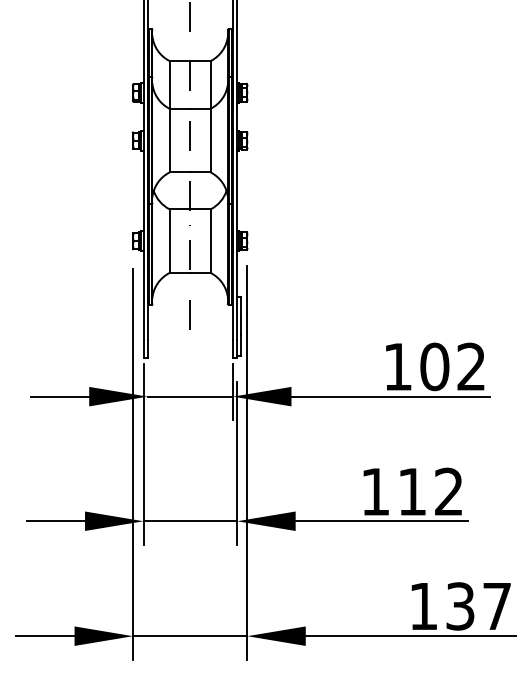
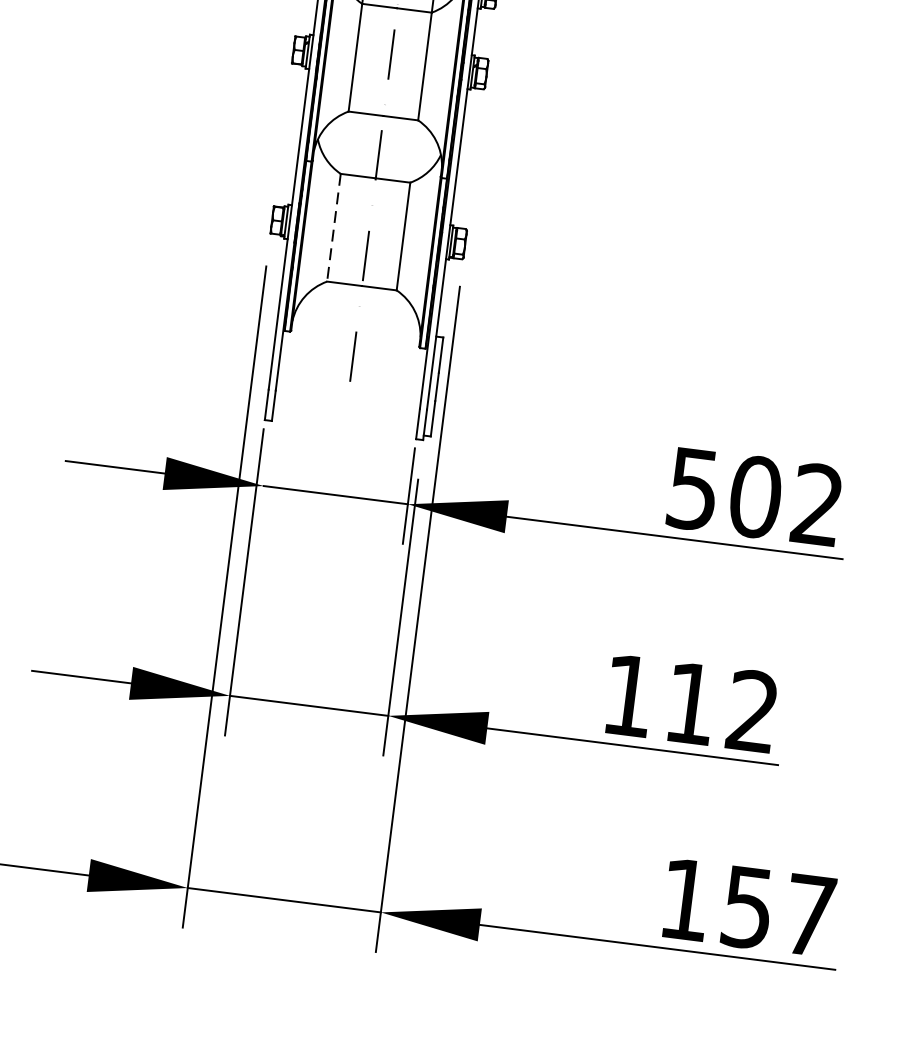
line: (169, 241) -> (333, 228), solid -> dashed
text: (397, 367) -> (692, 490), 102 -> 502
text: (460, 606) -> (747, 907), 137 -> 157

